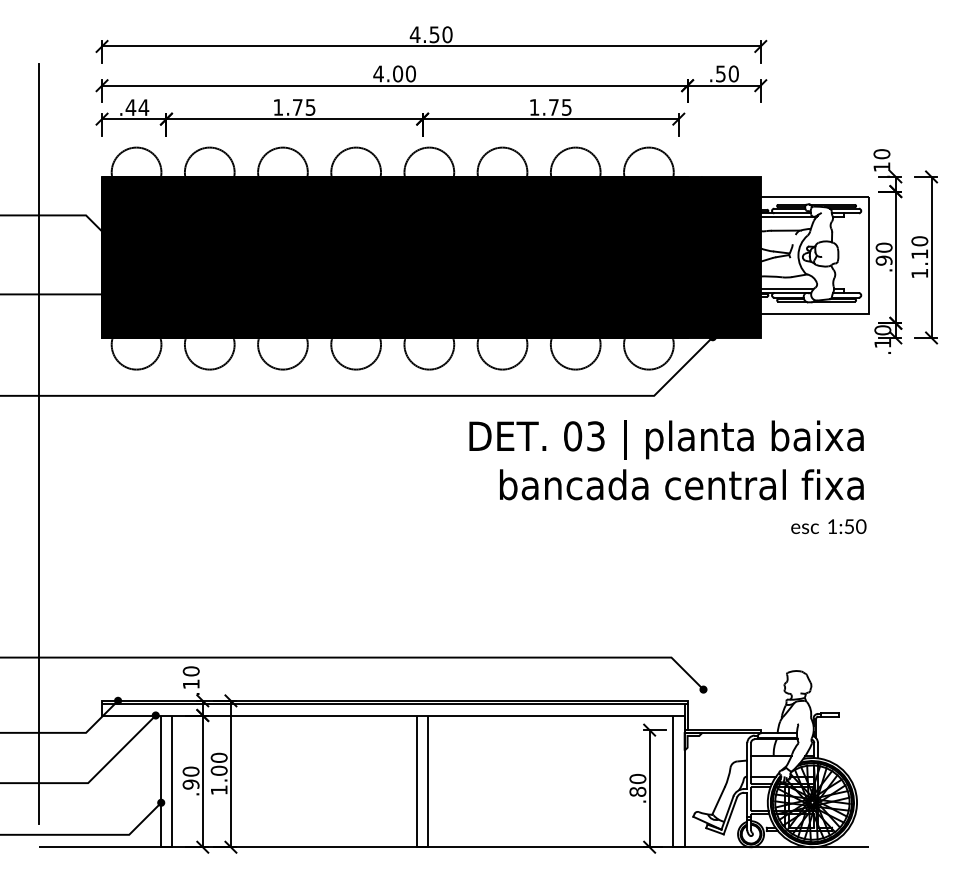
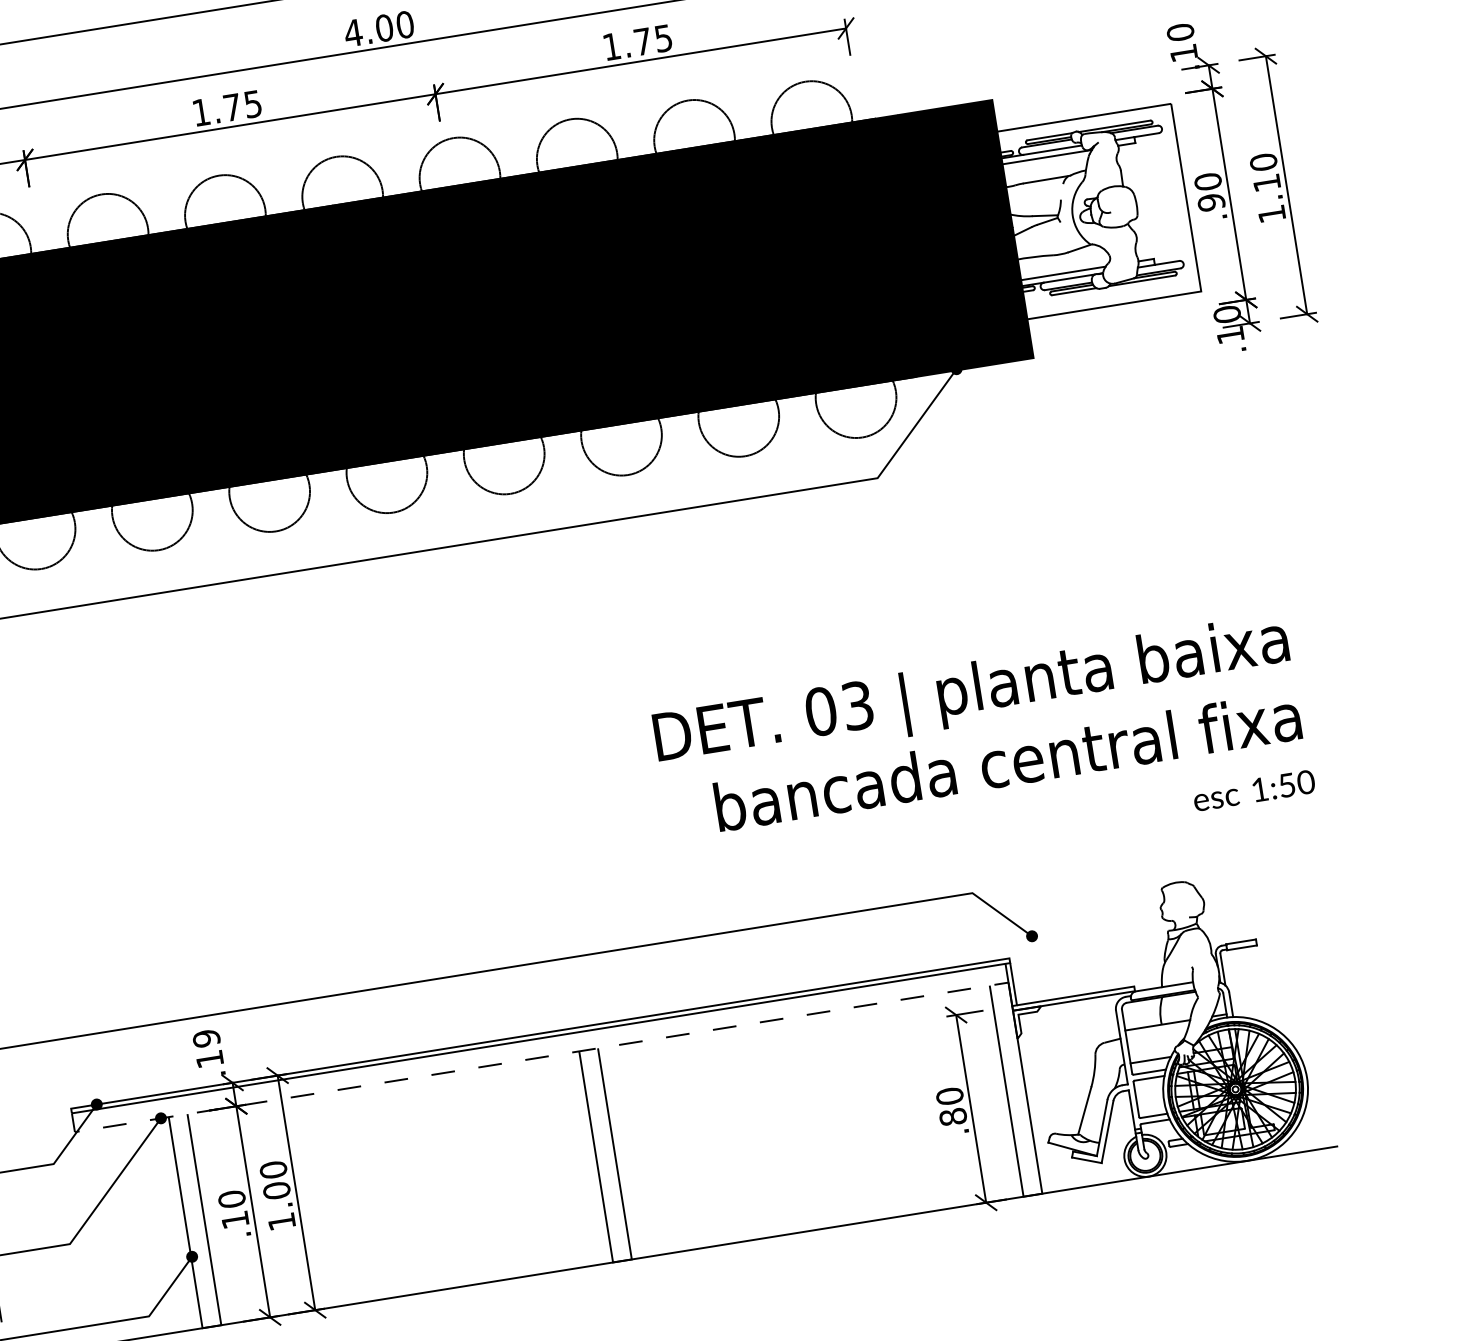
text: (667, 477) -> (983, 753), moved
text: (191, 671) -> (206, 1038), .10 -> .19
line: (386, 715) -> (530, 1059), solid -> dashed
text: (190, 784) -> (234, 1220), .90 -> .10

